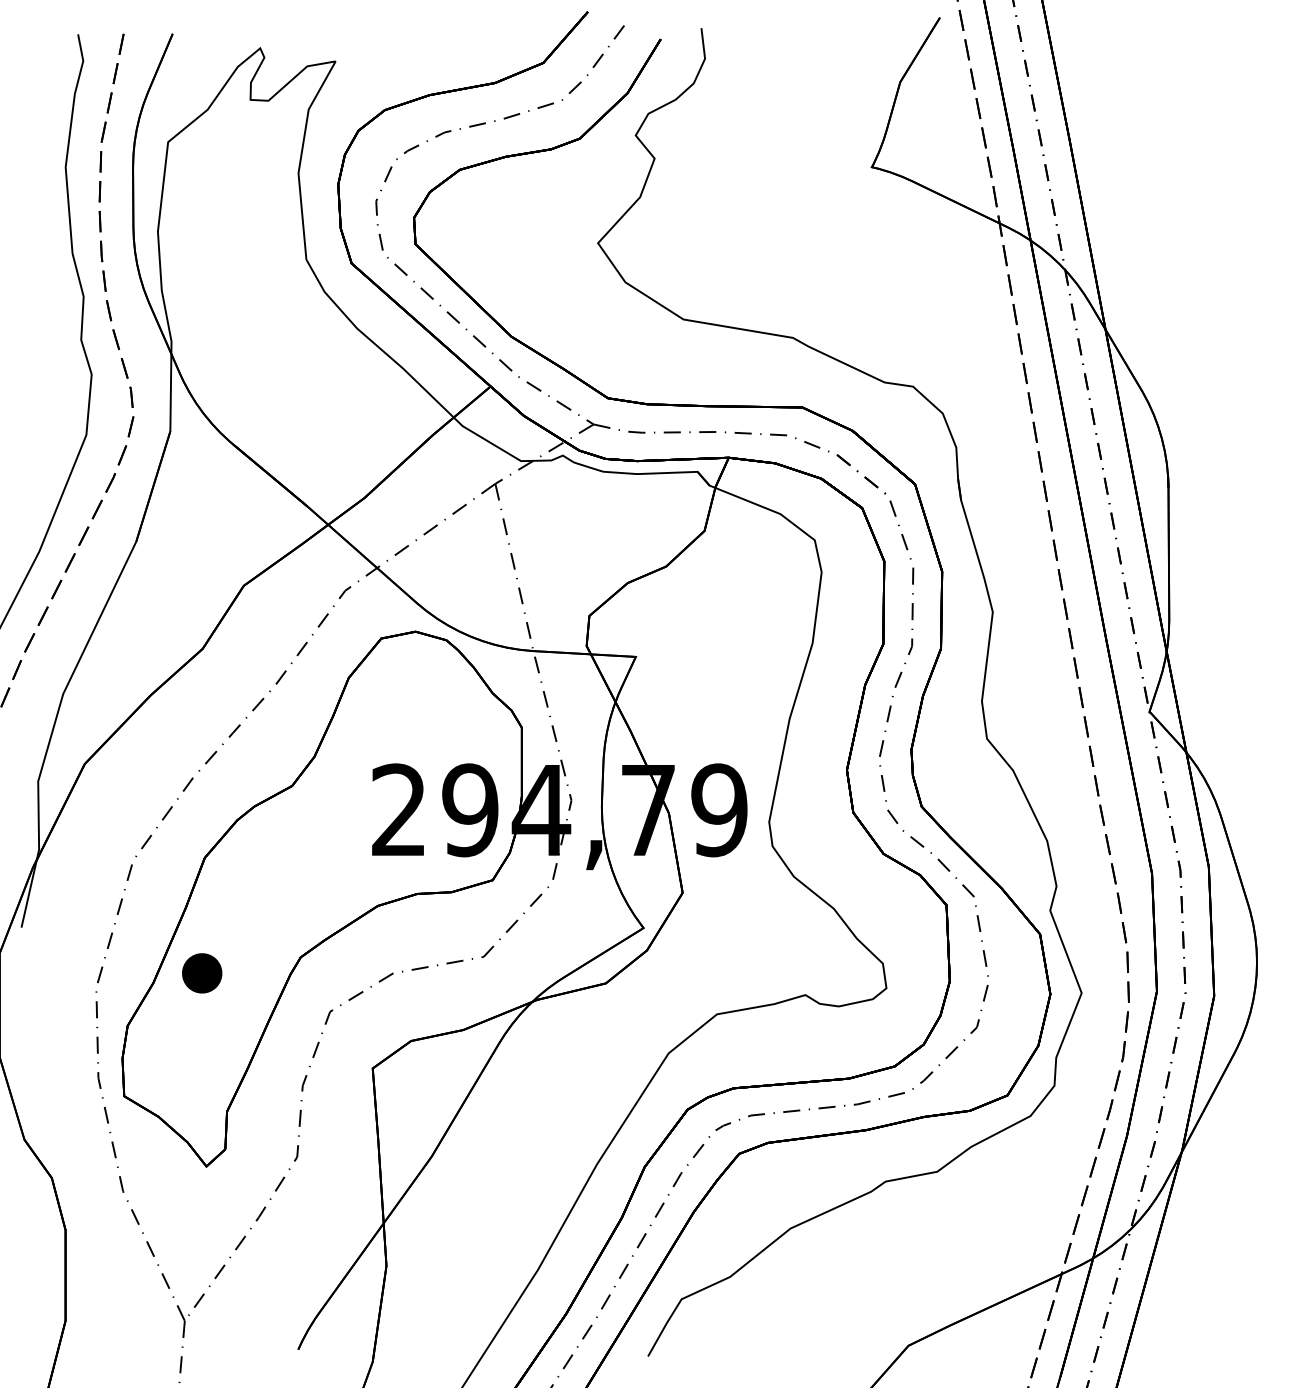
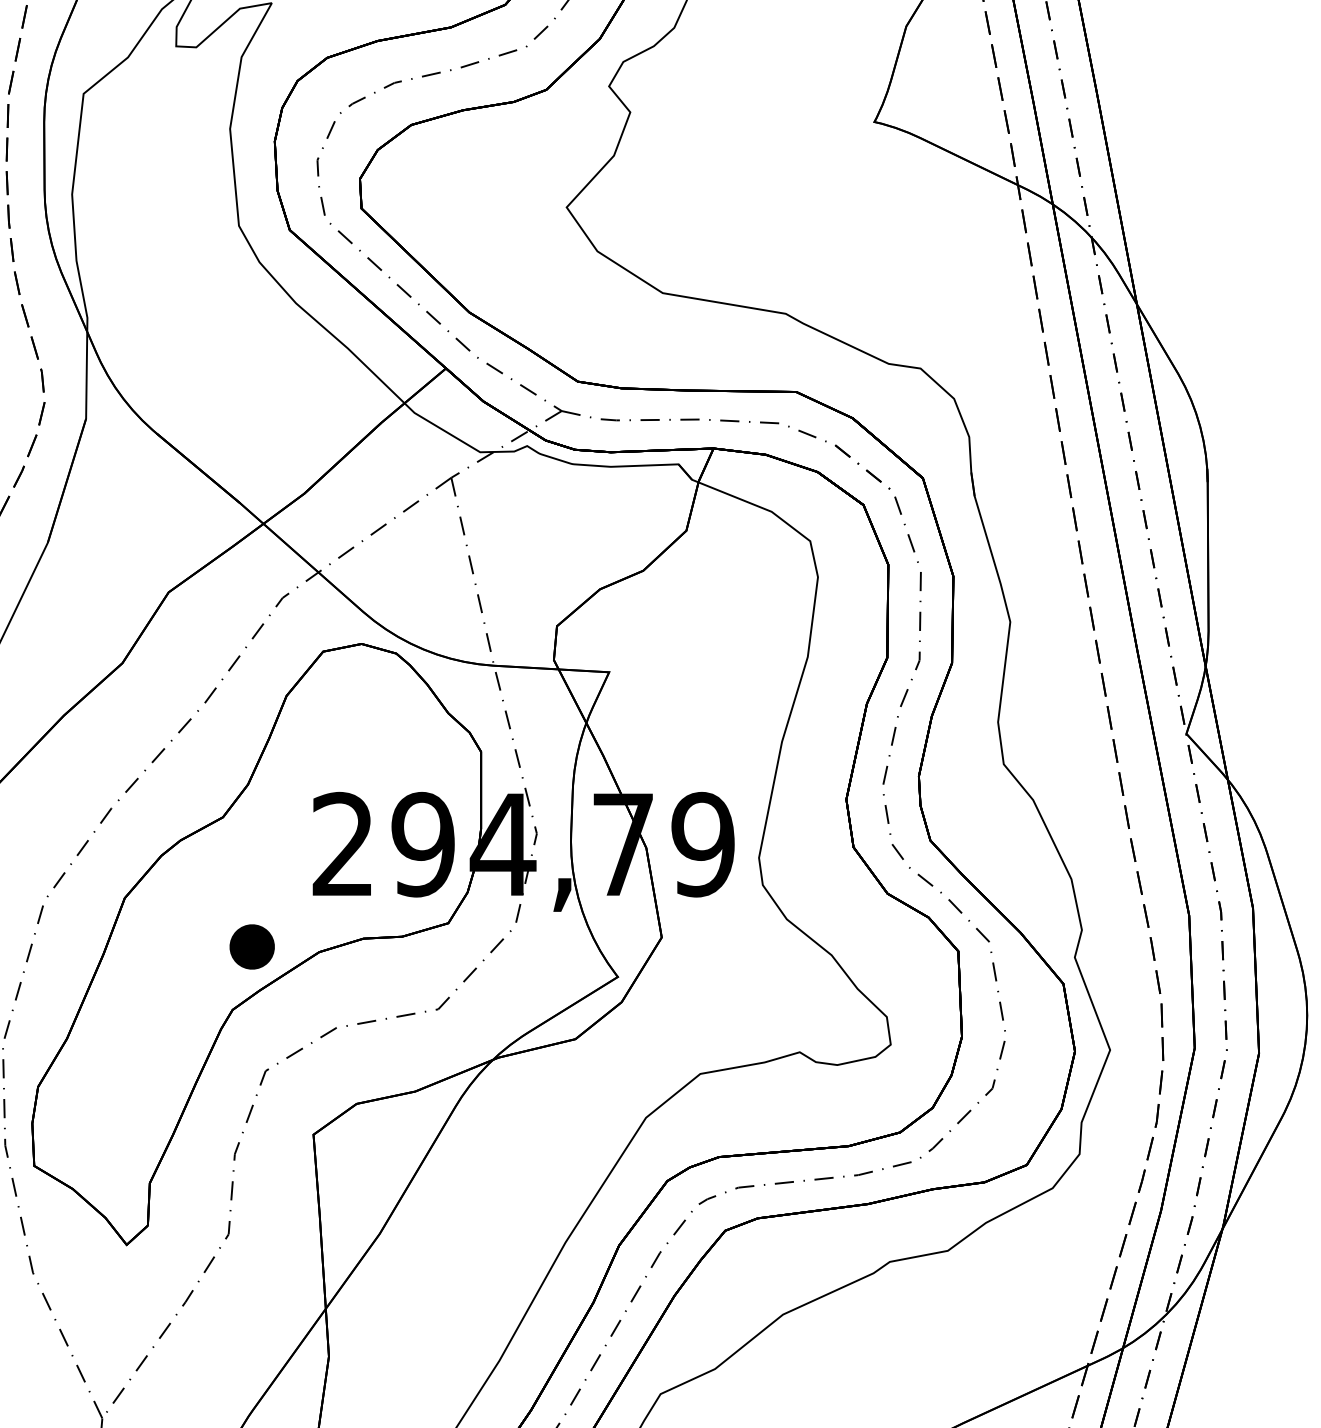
part: (202, 973) -> (252, 947), moved

